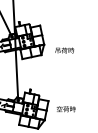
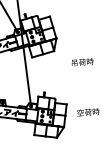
text: (64, 50) -> (82, 62), moved

